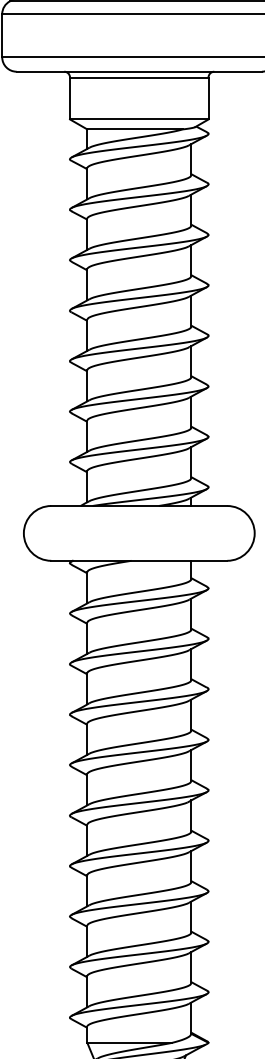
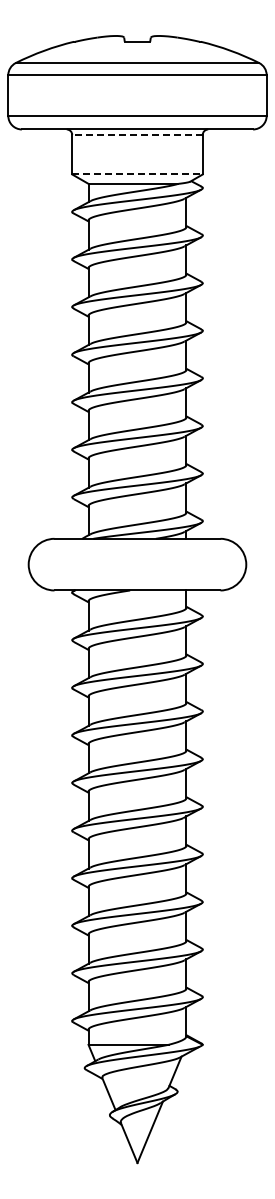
line: (139, 77) -> (137, 134), solid -> dashed
line: (139, 119) -> (137, 174), solid -> dashed

